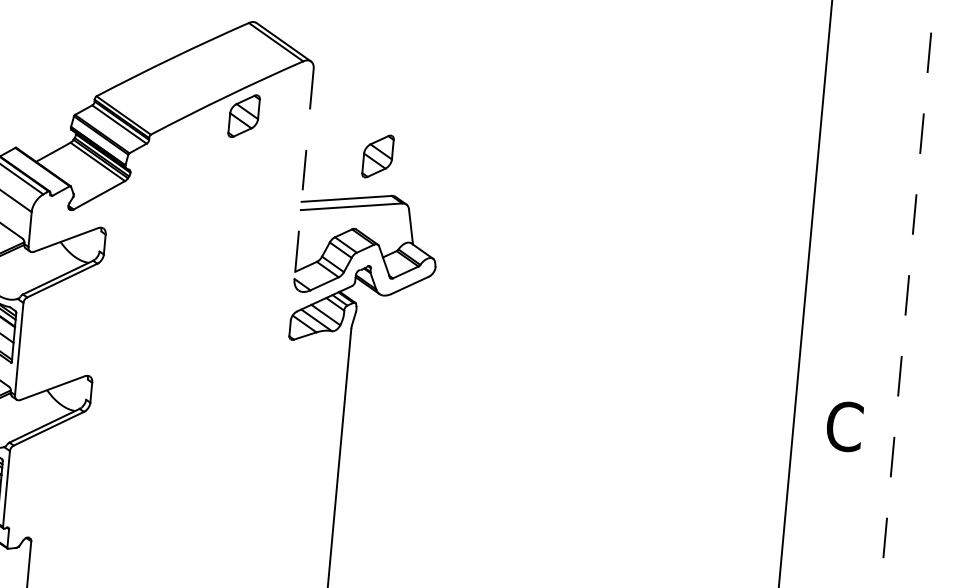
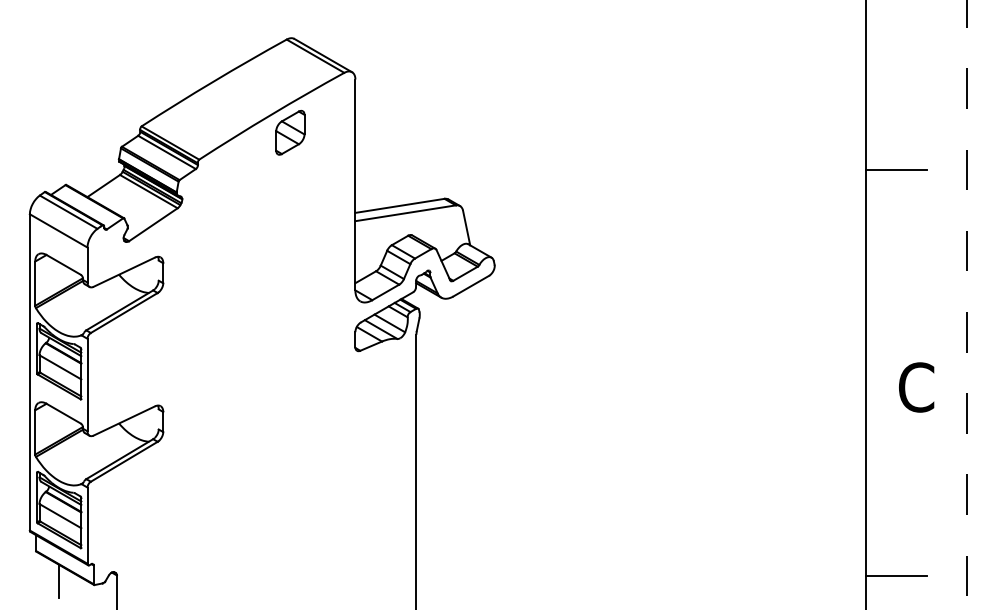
part: (378, 156) -> (427, 160), removed
line: (304, 174) -> (355, 185), dashed -> solid
line: (843, 207) -> (895, 169), added

